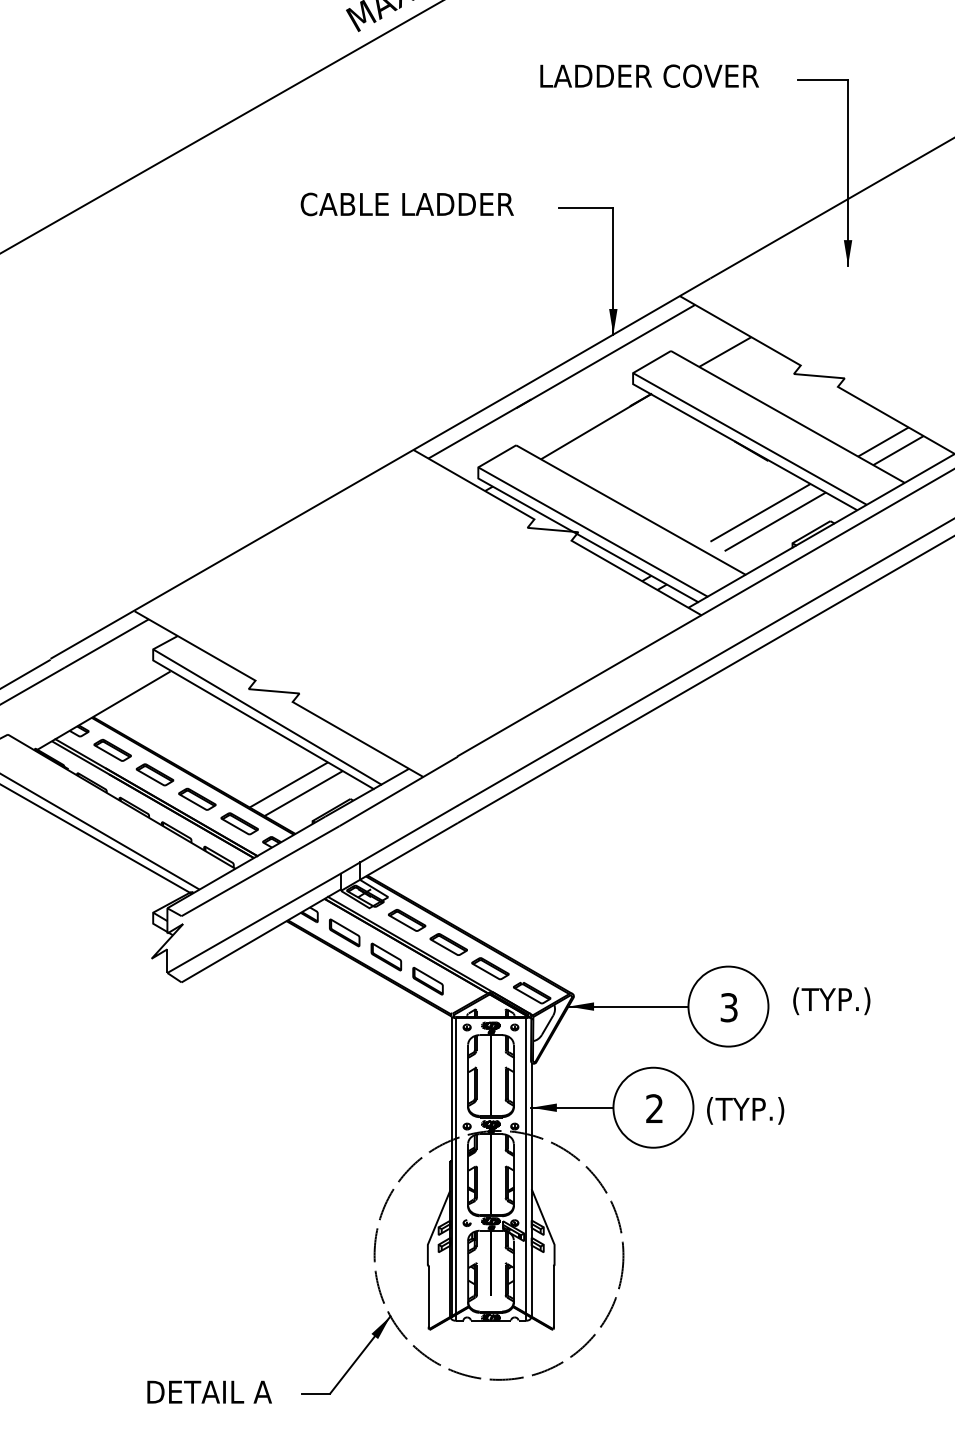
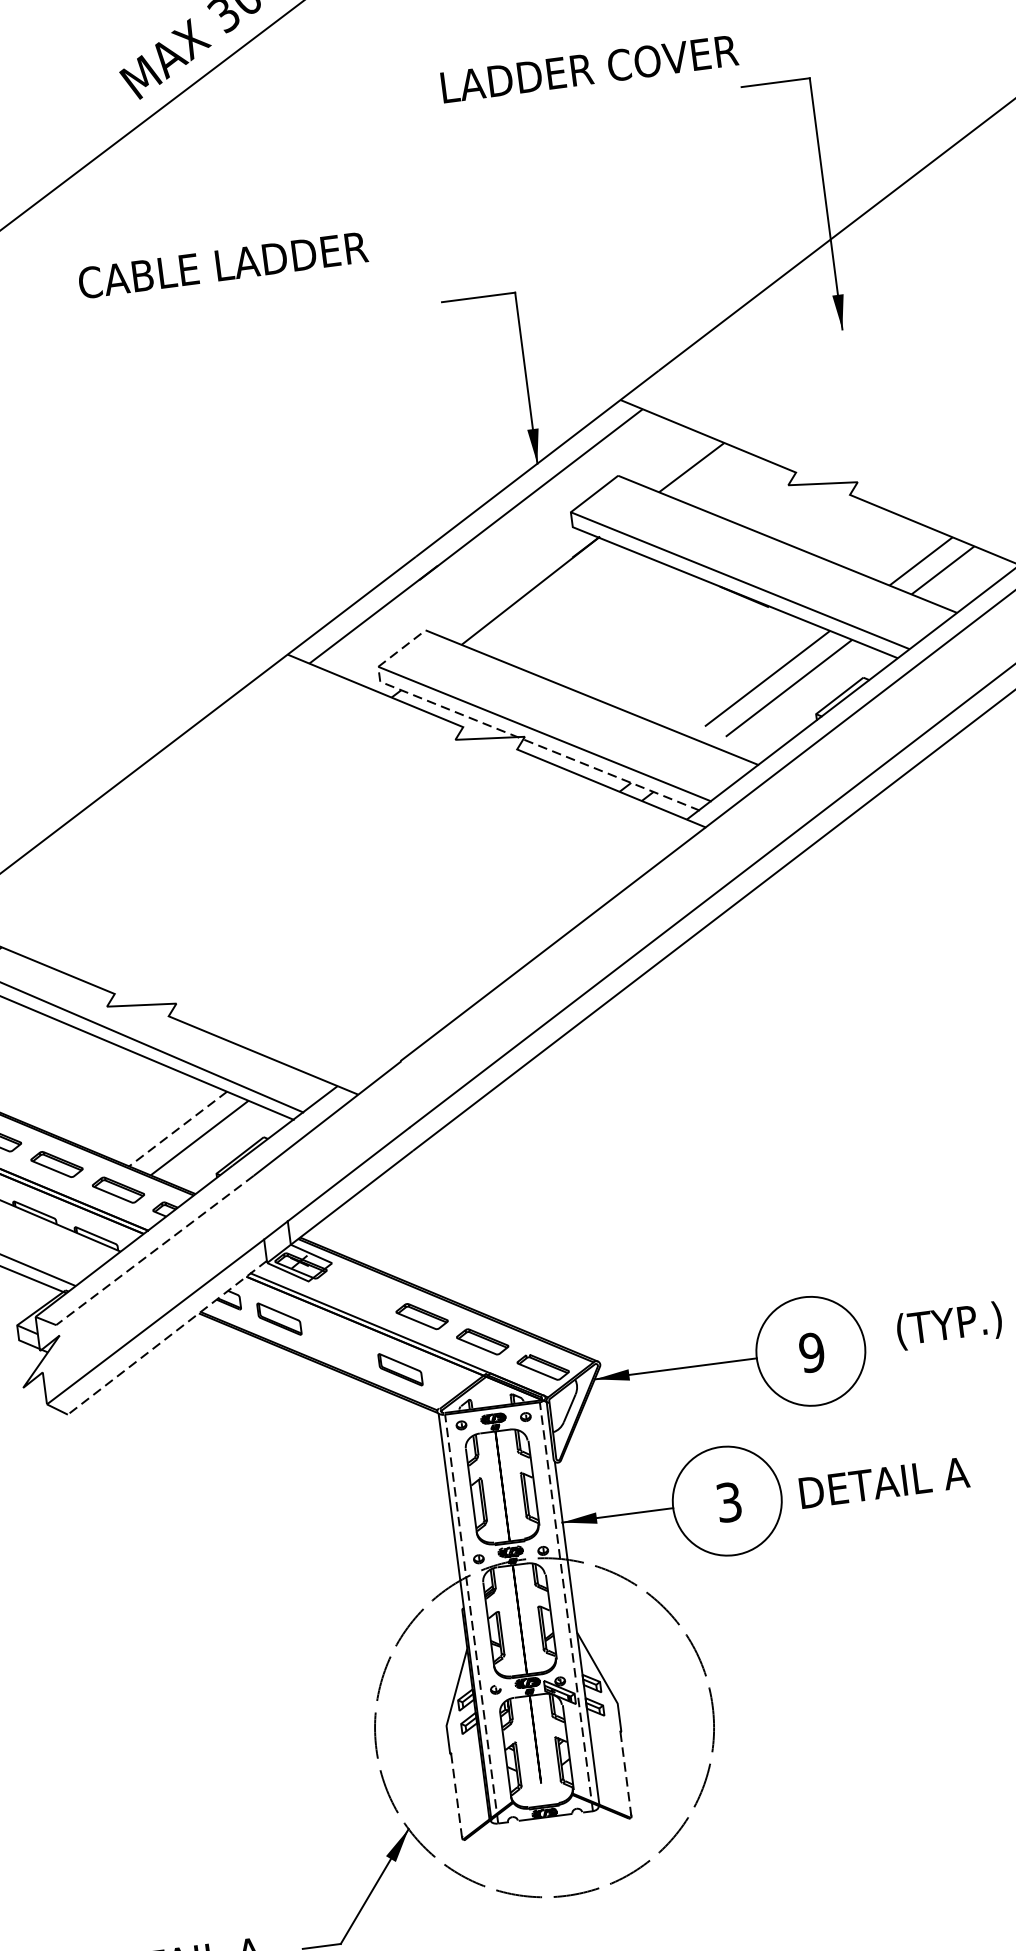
text: (649, 75) -> (589, 68), moved
text: (406, 204) -> (222, 265), moved
line: (563, 526) -> (503, 731), solid -> dashed
line: (288, 785) -> (177, 1129), solid -> dashed
line: (260, 871) -> (154, 1250), solid -> dashed
part: (407, 920) -> (362, 1291), removed
line: (260, 936) -> (166, 1338), solid -> dashed
part: (386, 956) -> (340, 1343), removed
text: (728, 1007) -> (811, 1352), 3 -> 9
text: (654, 1108) -> (728, 1501), 2 -> 3
text: (769, 1110) -> (884, 1484), (TYP.) -> DETAIL A
line: (456, 1168) -> (471, 1617), solid -> dashed
line: (526, 1168) -> (566, 1605), solid -> dashed
line: (553, 1296) -> (625, 1773), solid -> dashed
line: (428, 1297) -> (456, 1796), solid -> dashed

